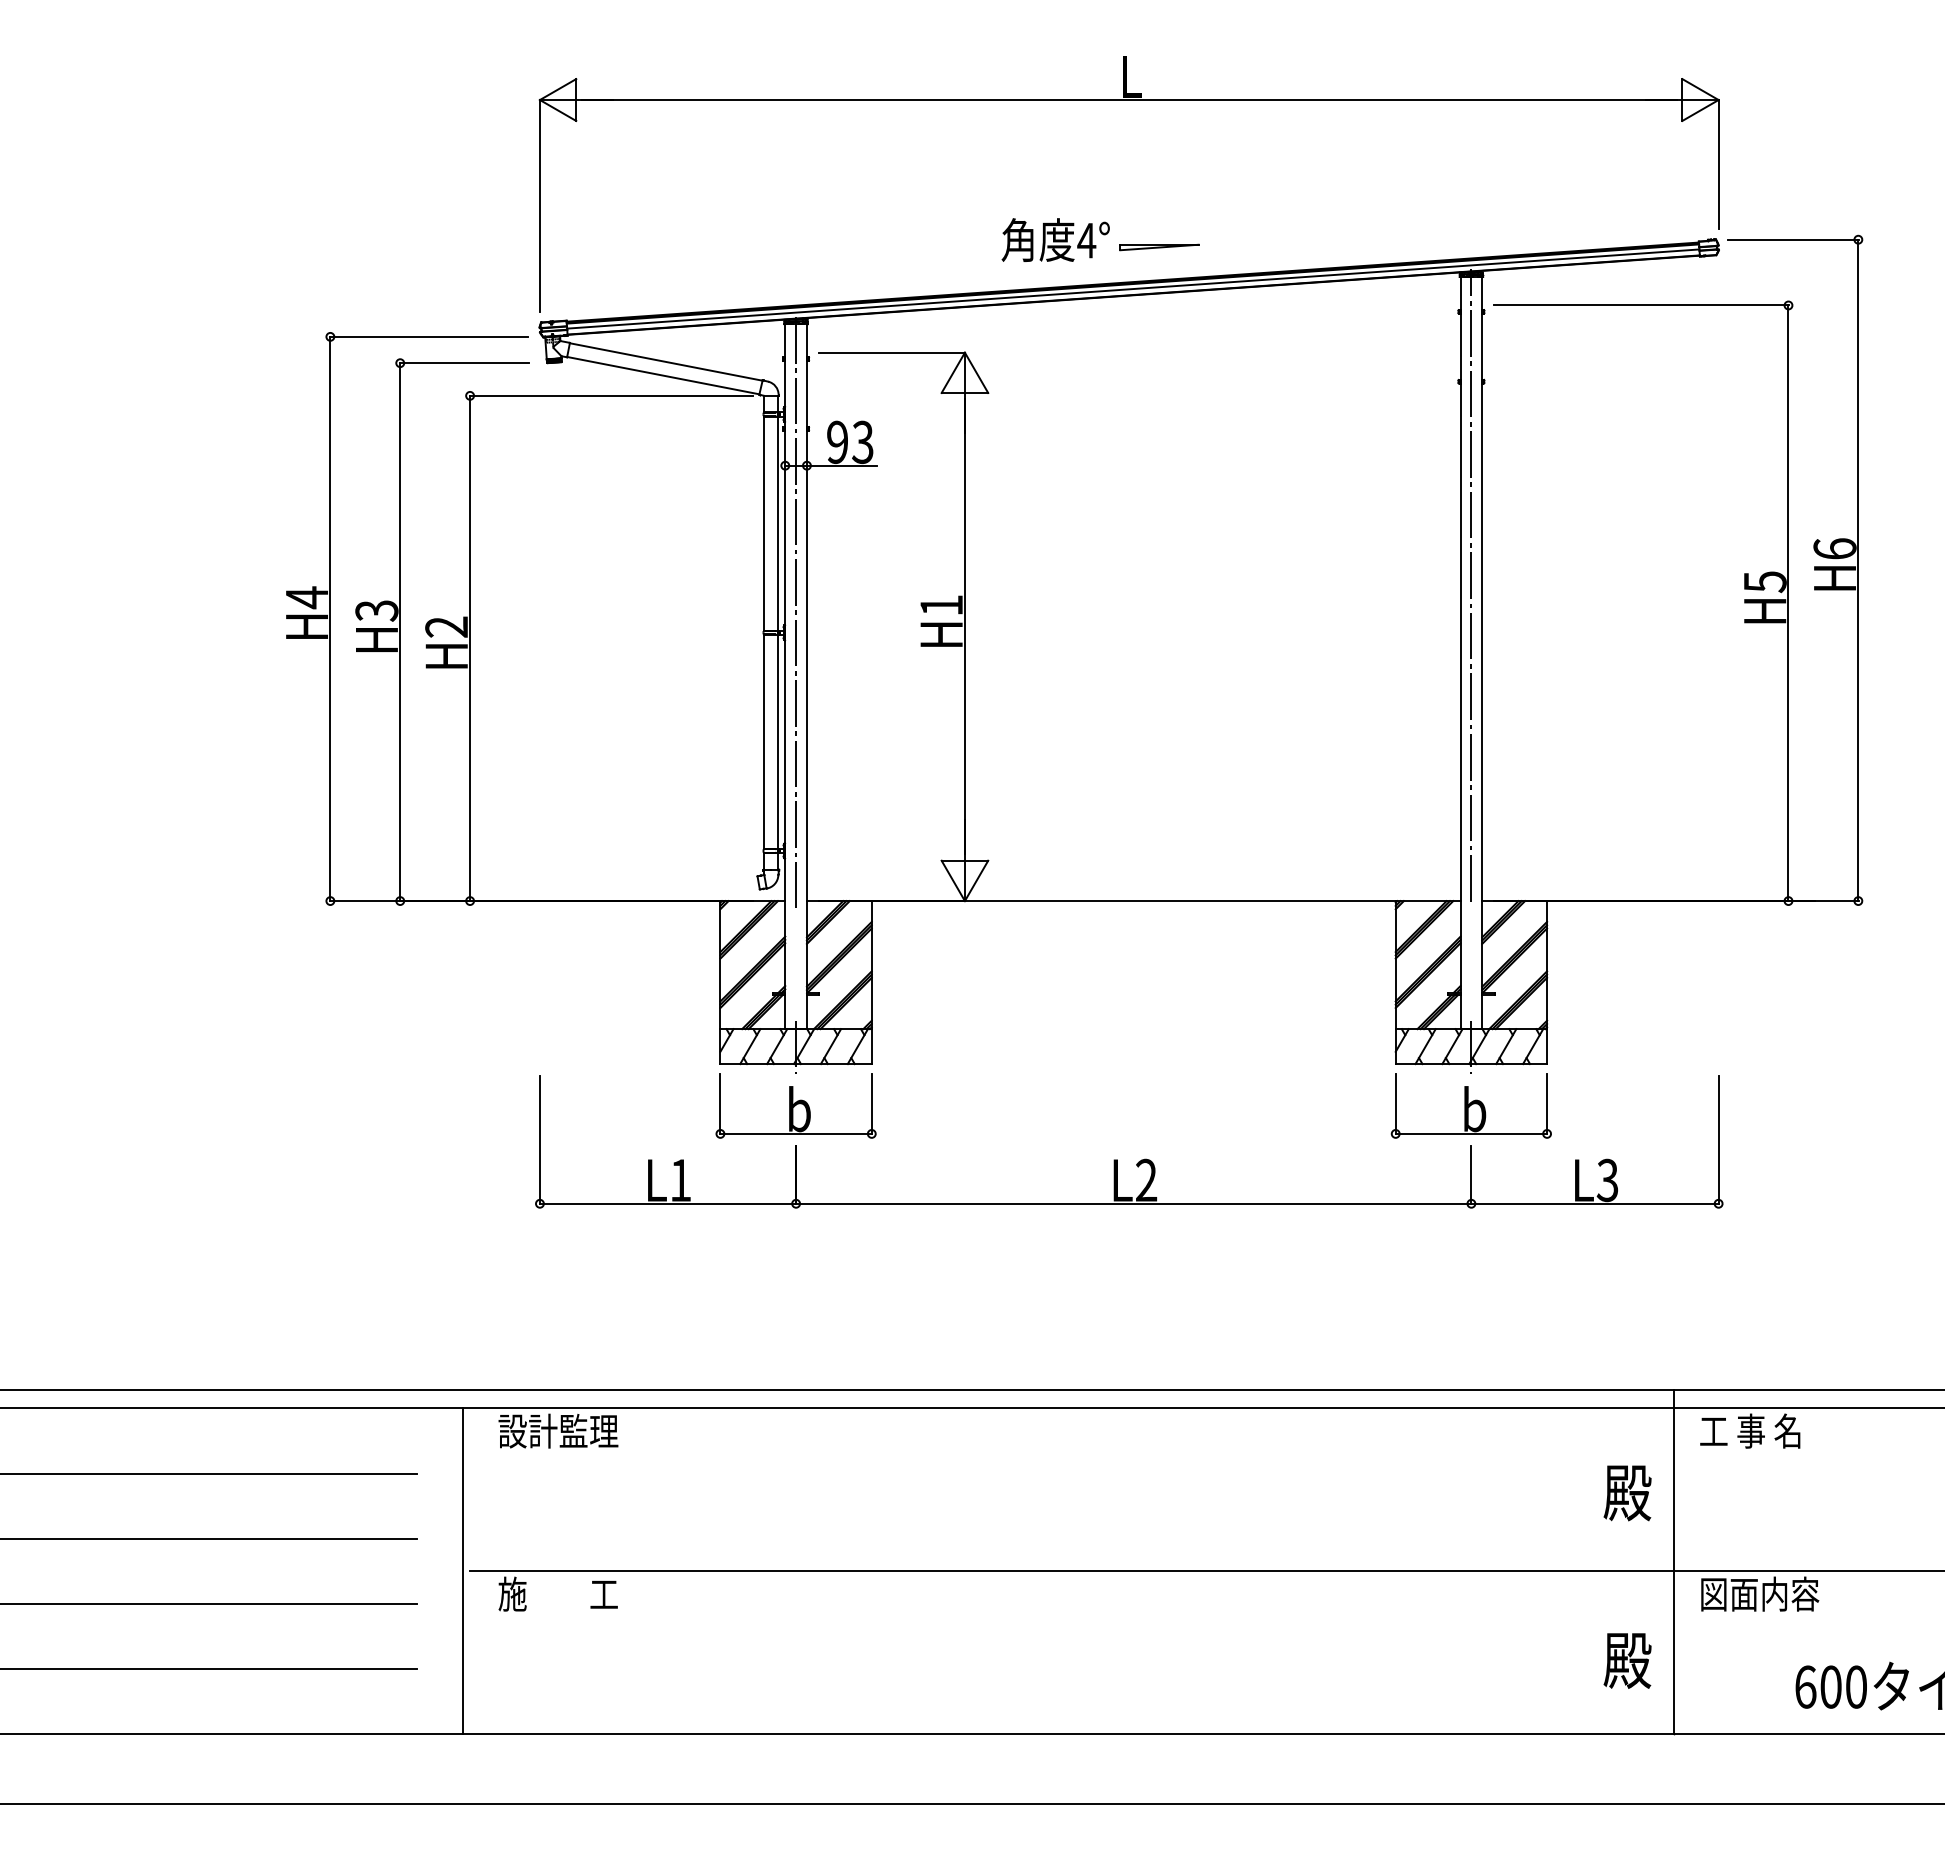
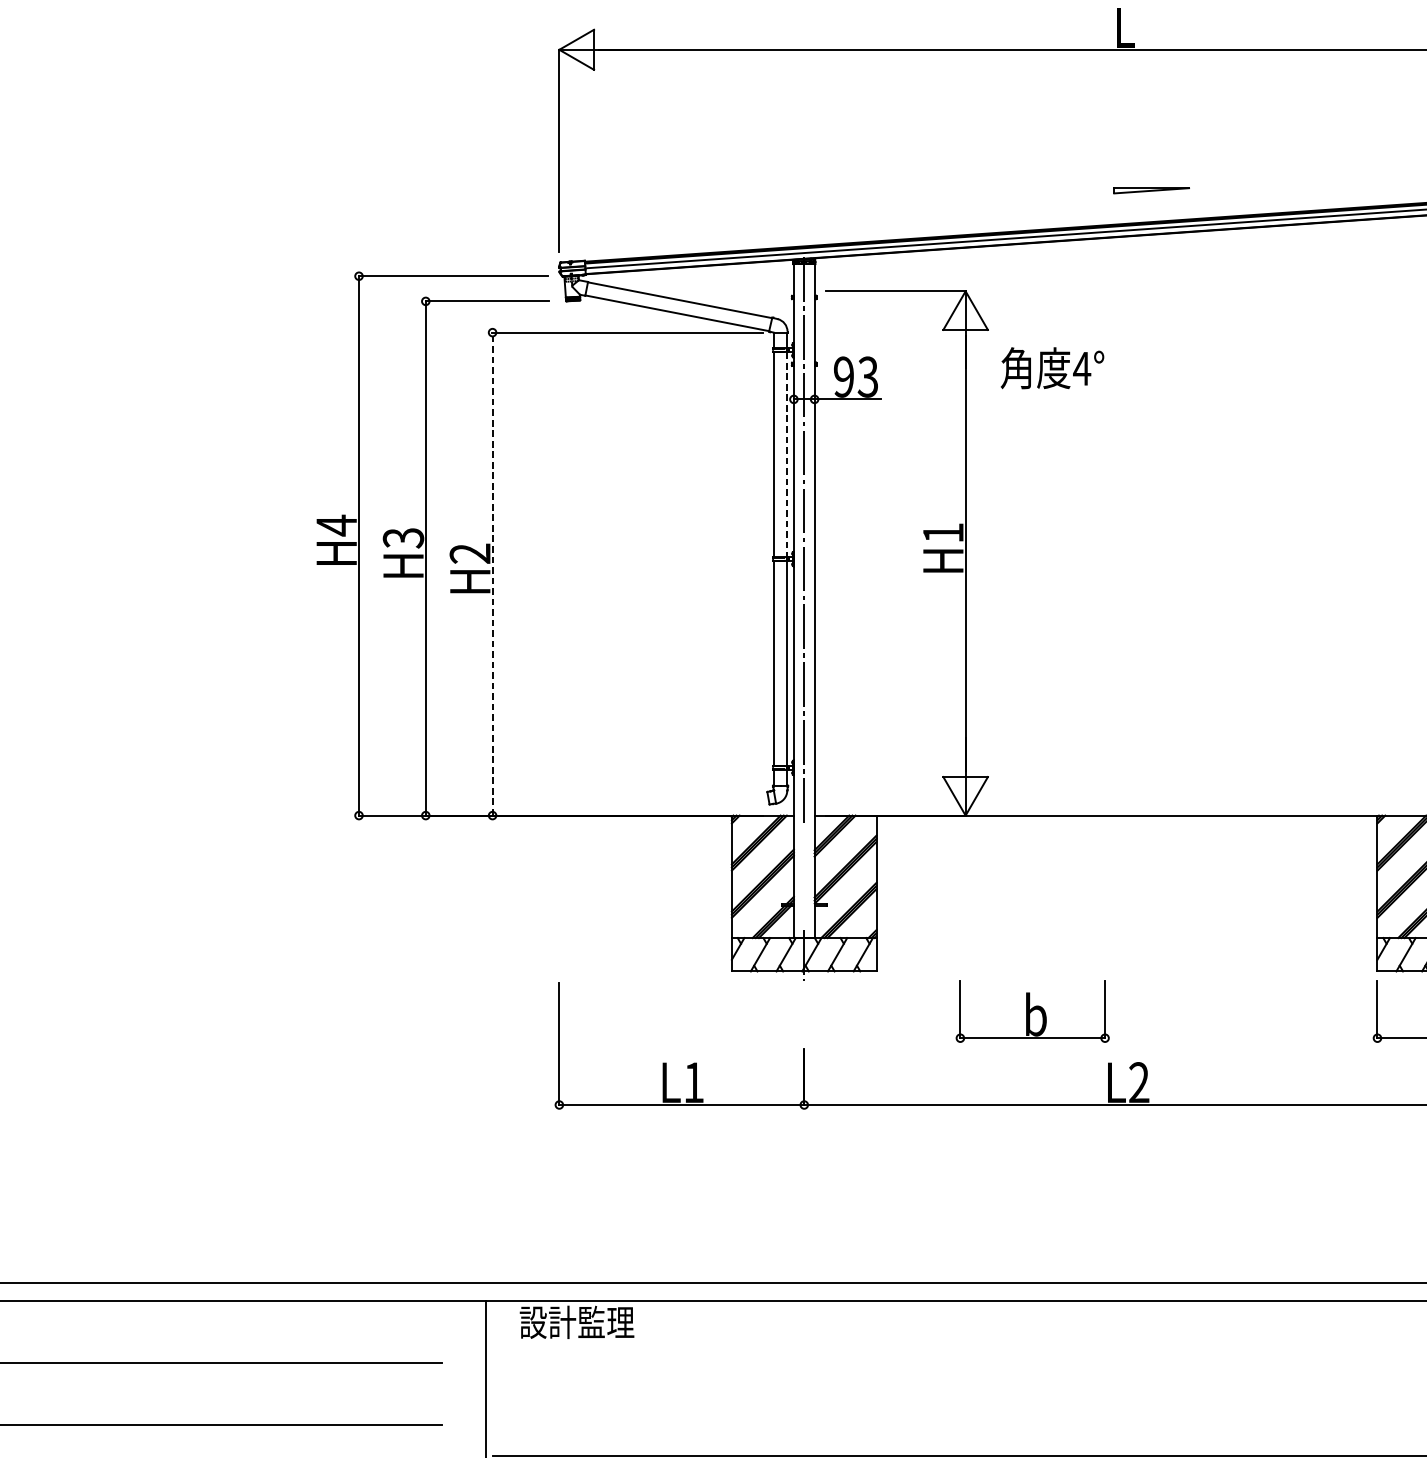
text: (1055, 239) -> (1052, 367), moved
line: (778, 524) -> (787, 455), solid -> dashed
line: (470, 648) -> (492, 574), solid -> dashed
part: (795, 1105) -> (1032, 1011), moved

